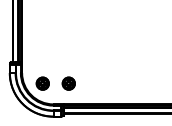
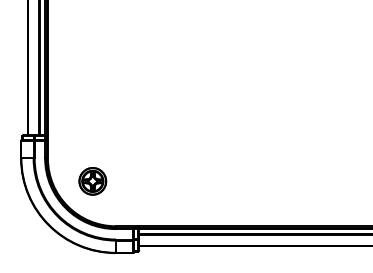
part: (68, 83) -> (148, 180), removed

